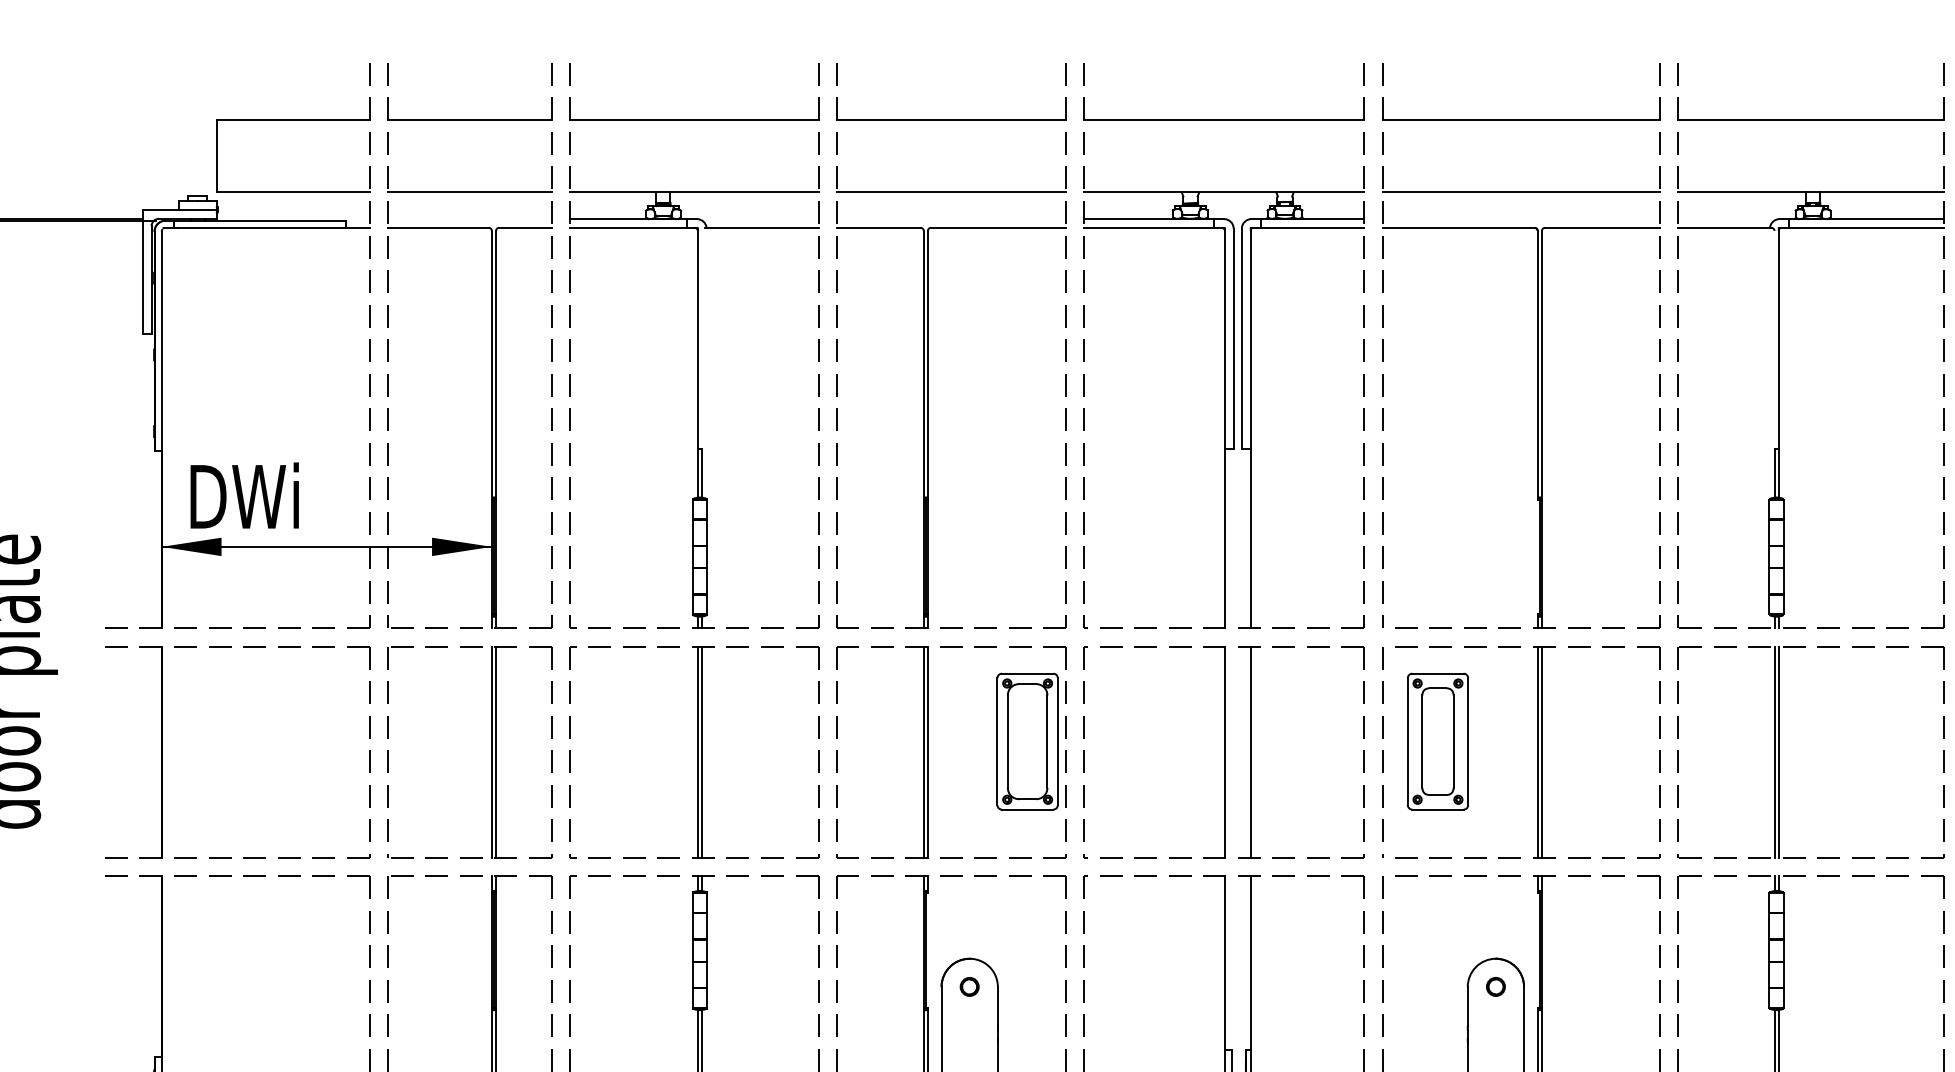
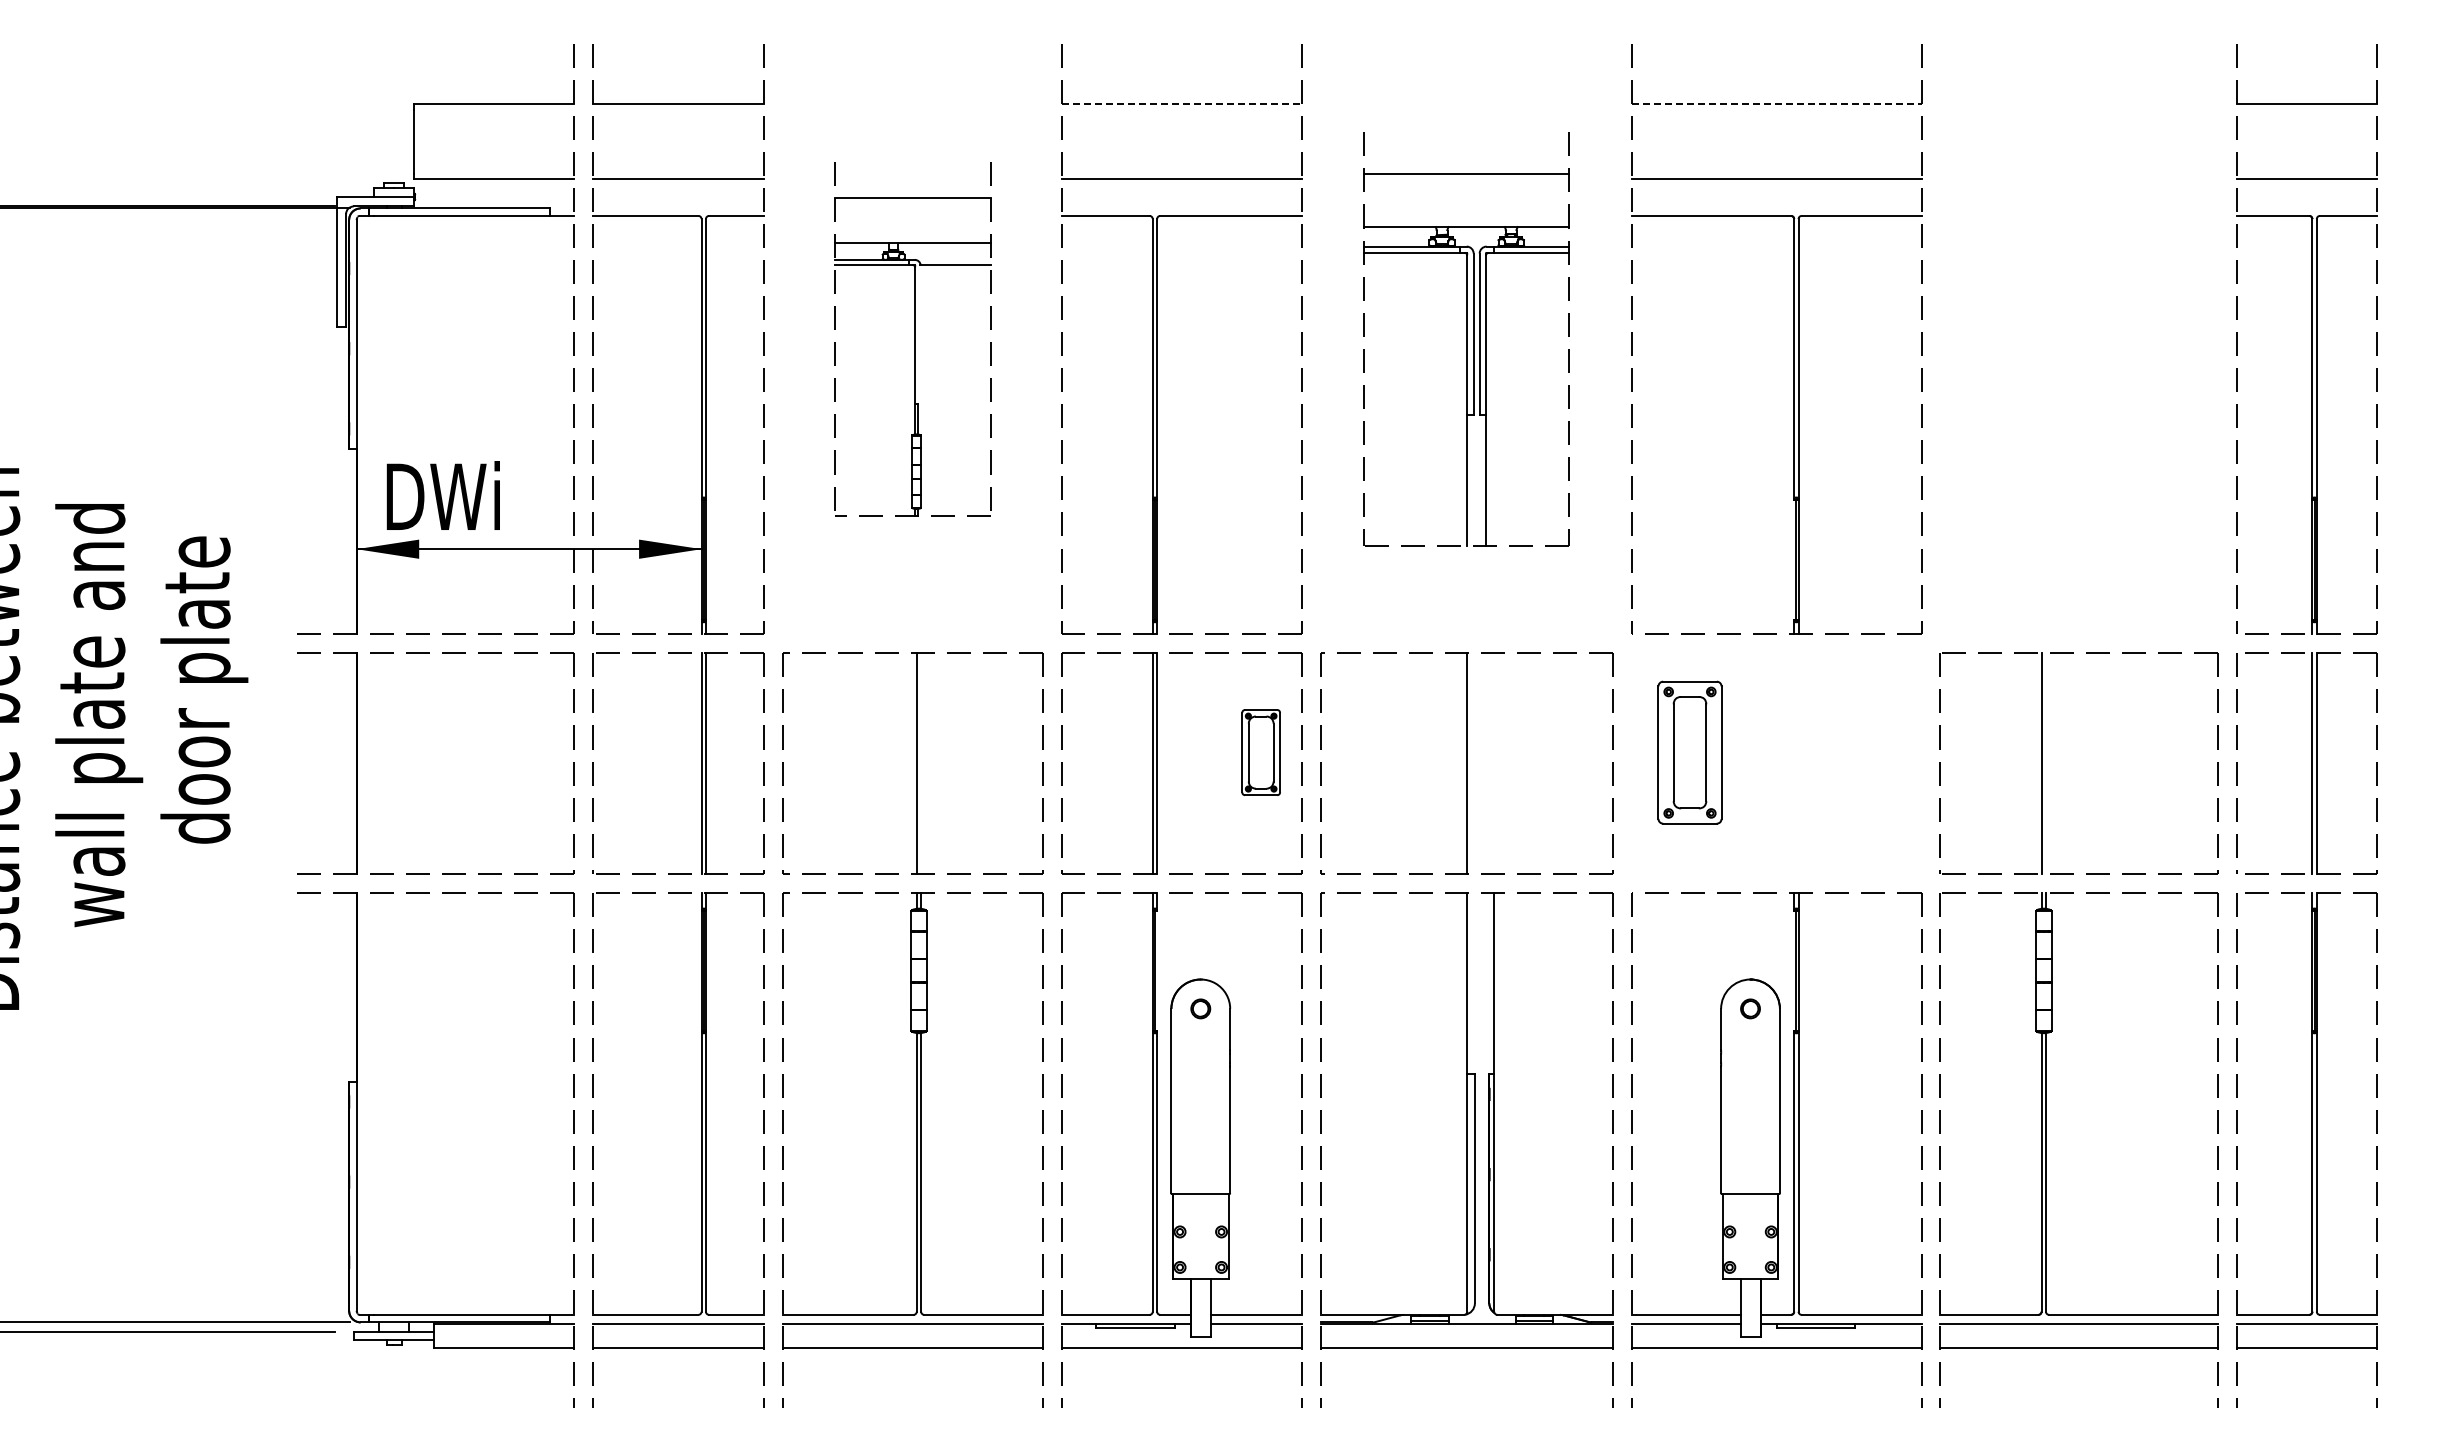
line: (951, 120) -> (1181, 103), solid -> dashed
line: (1520, 120) -> (1776, 103), solid -> dashed
part: (693, 346) -> (912, 339), size x0.6
part: (1224, 346) -> (1466, 339), size x0.7
part: (1779, 346) -> (2046, 339), removed
part: (1026, 741) -> (1260, 752), size x0.6
line: (702, 752) -> (921, 763), removed
line: (1250, 752) -> (1494, 763), removed
part: (1537, 752) -> (1793, 763), removed
line: (1778, 752) -> (2045, 763), removed

